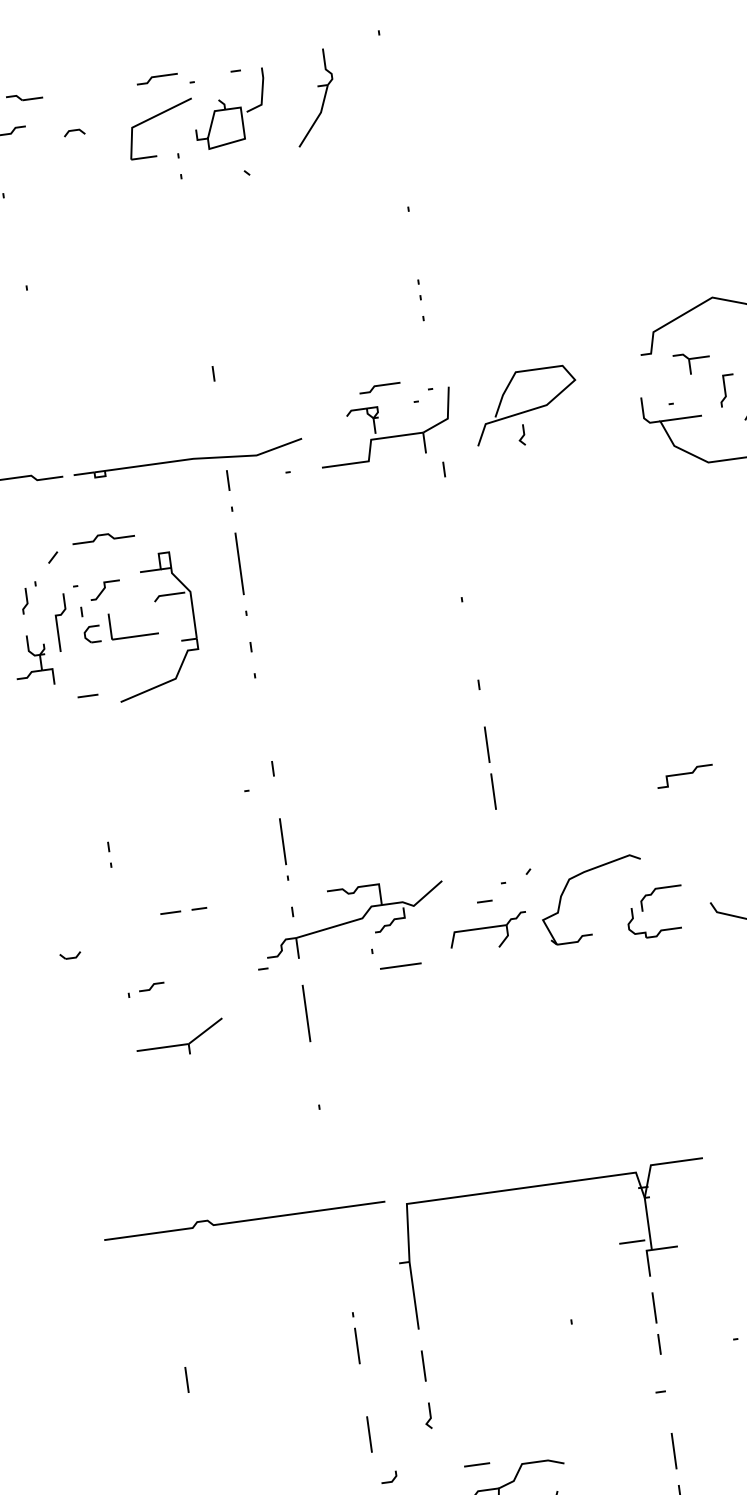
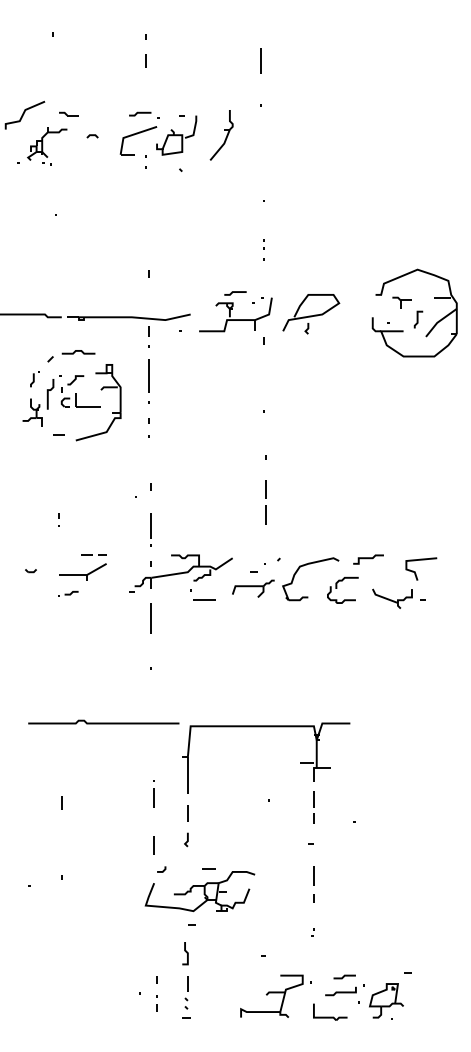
curve: (685, 776) -> (368, 559), moved
part: (179, 1038) -> (82, 571), moved

